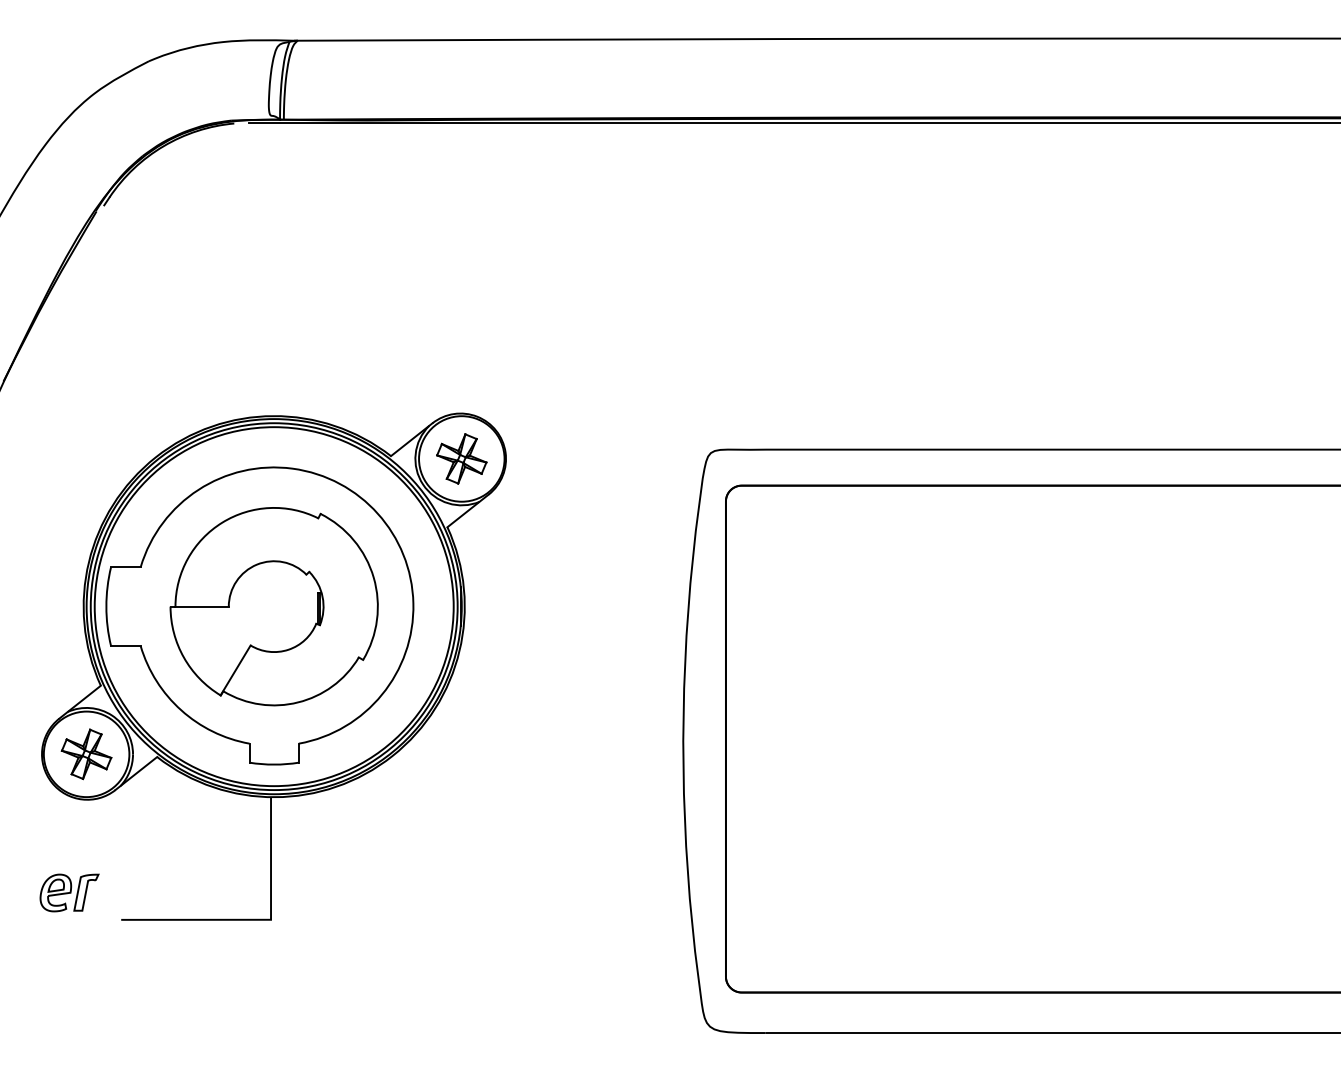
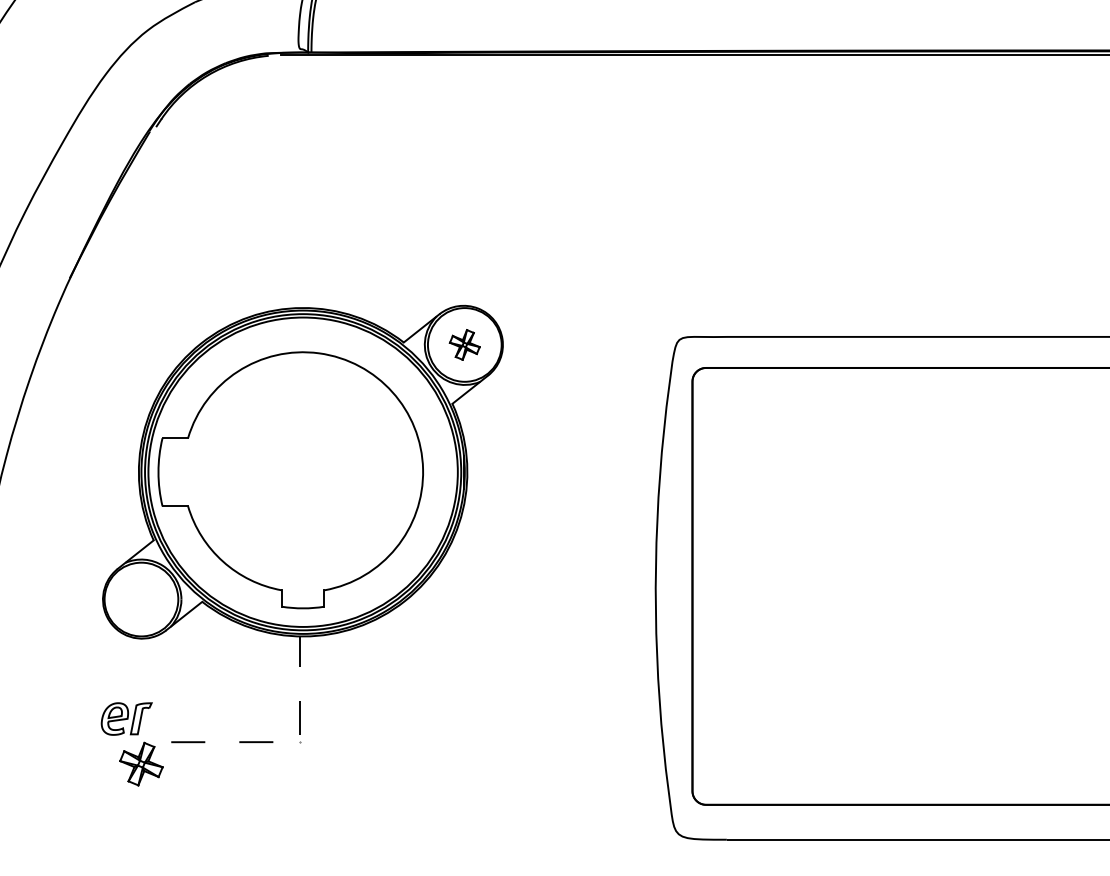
part: (461, 458) -> (464, 344), size x0.7
part: (273, 606) -> (302, 472), removed
part: (86, 754) -> (141, 764), moved
line: (259, 919) -> (290, 741), solid -> dashed

